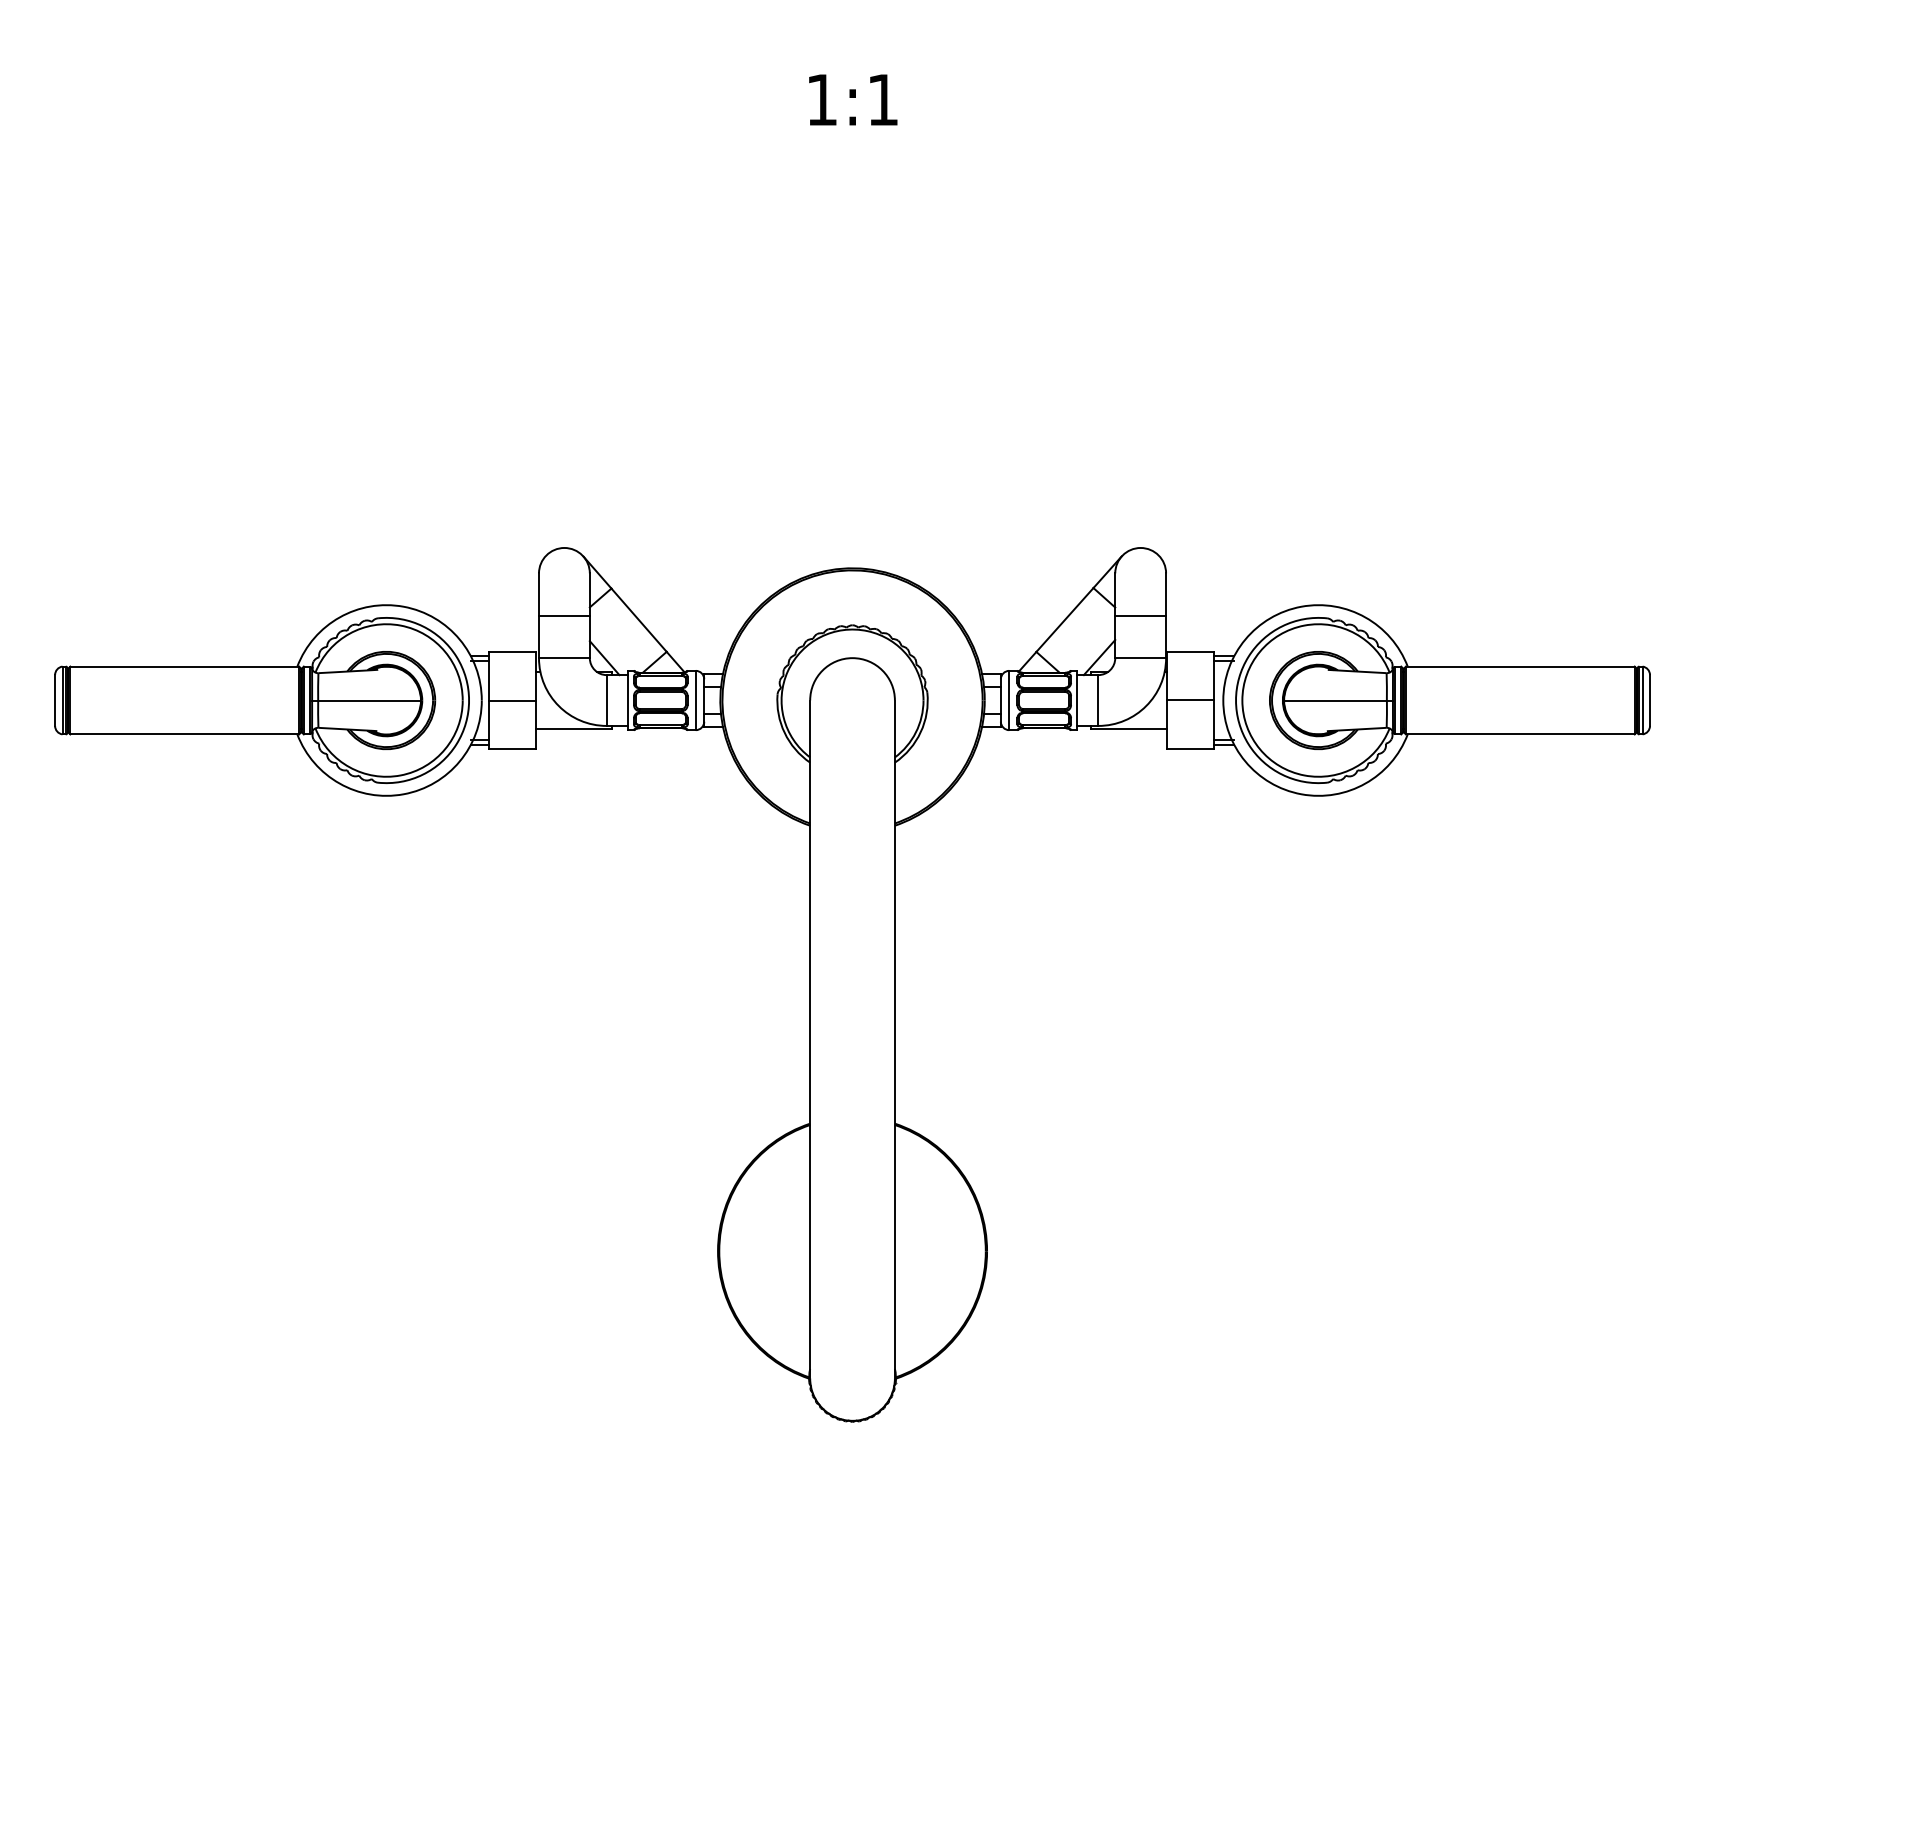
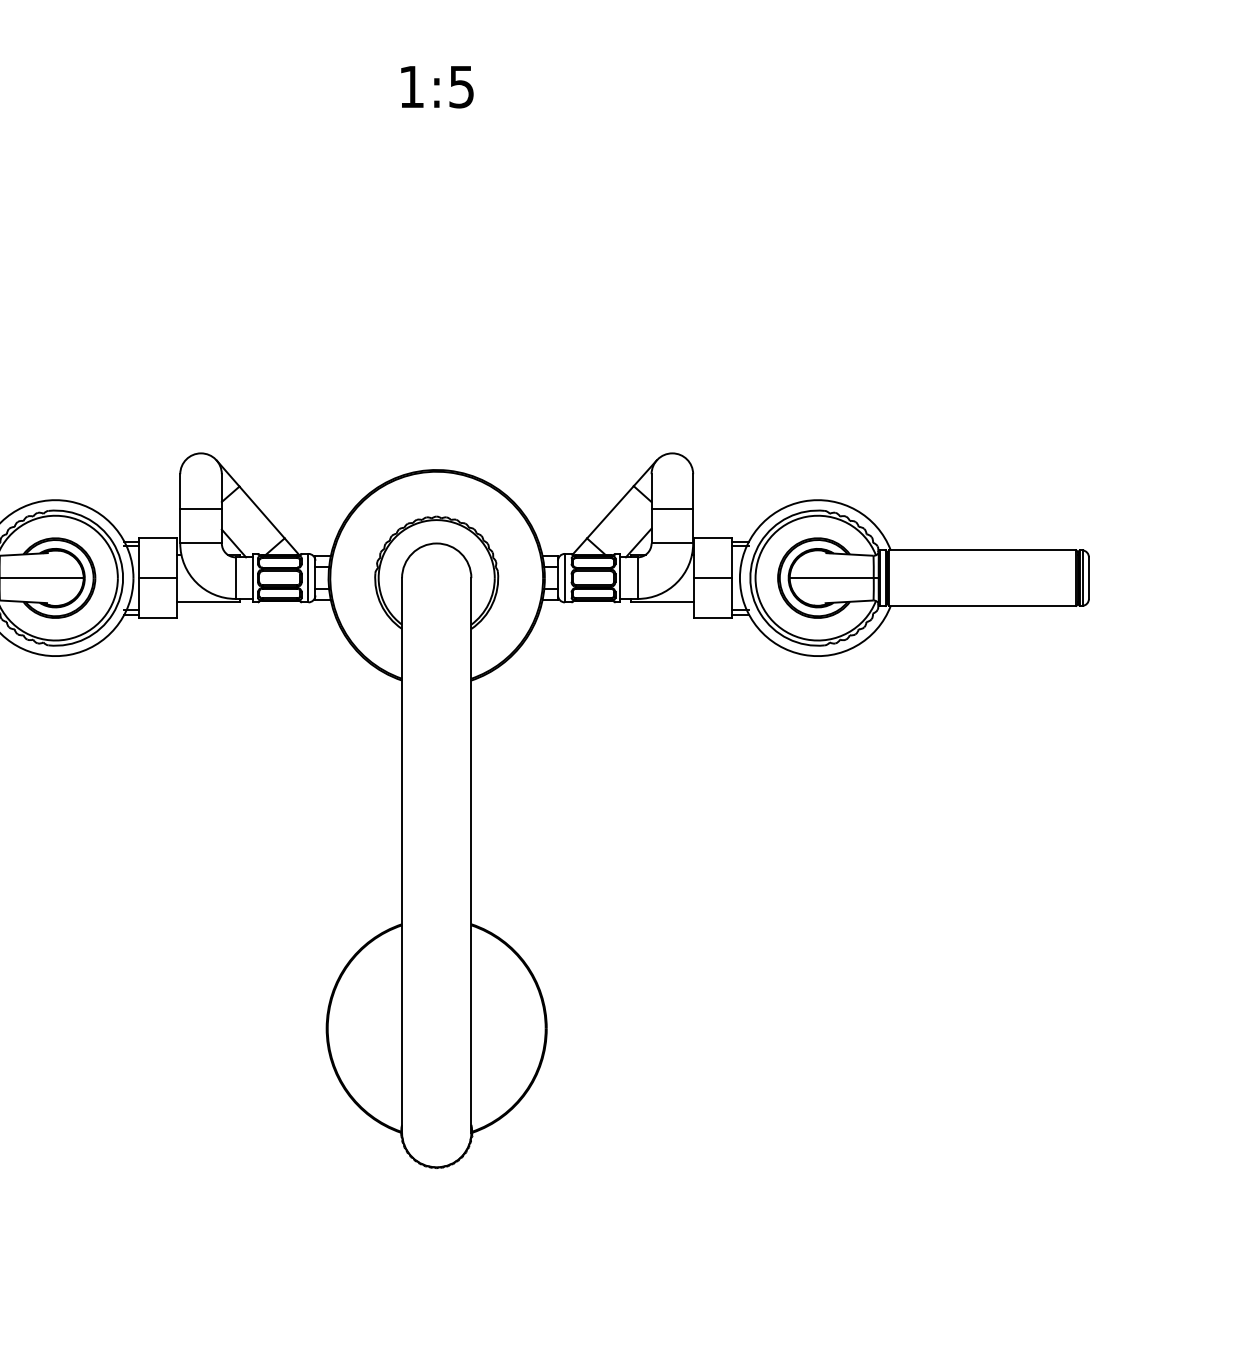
text: (882, 100) -> (461, 87), 1:1 -> 1:5

